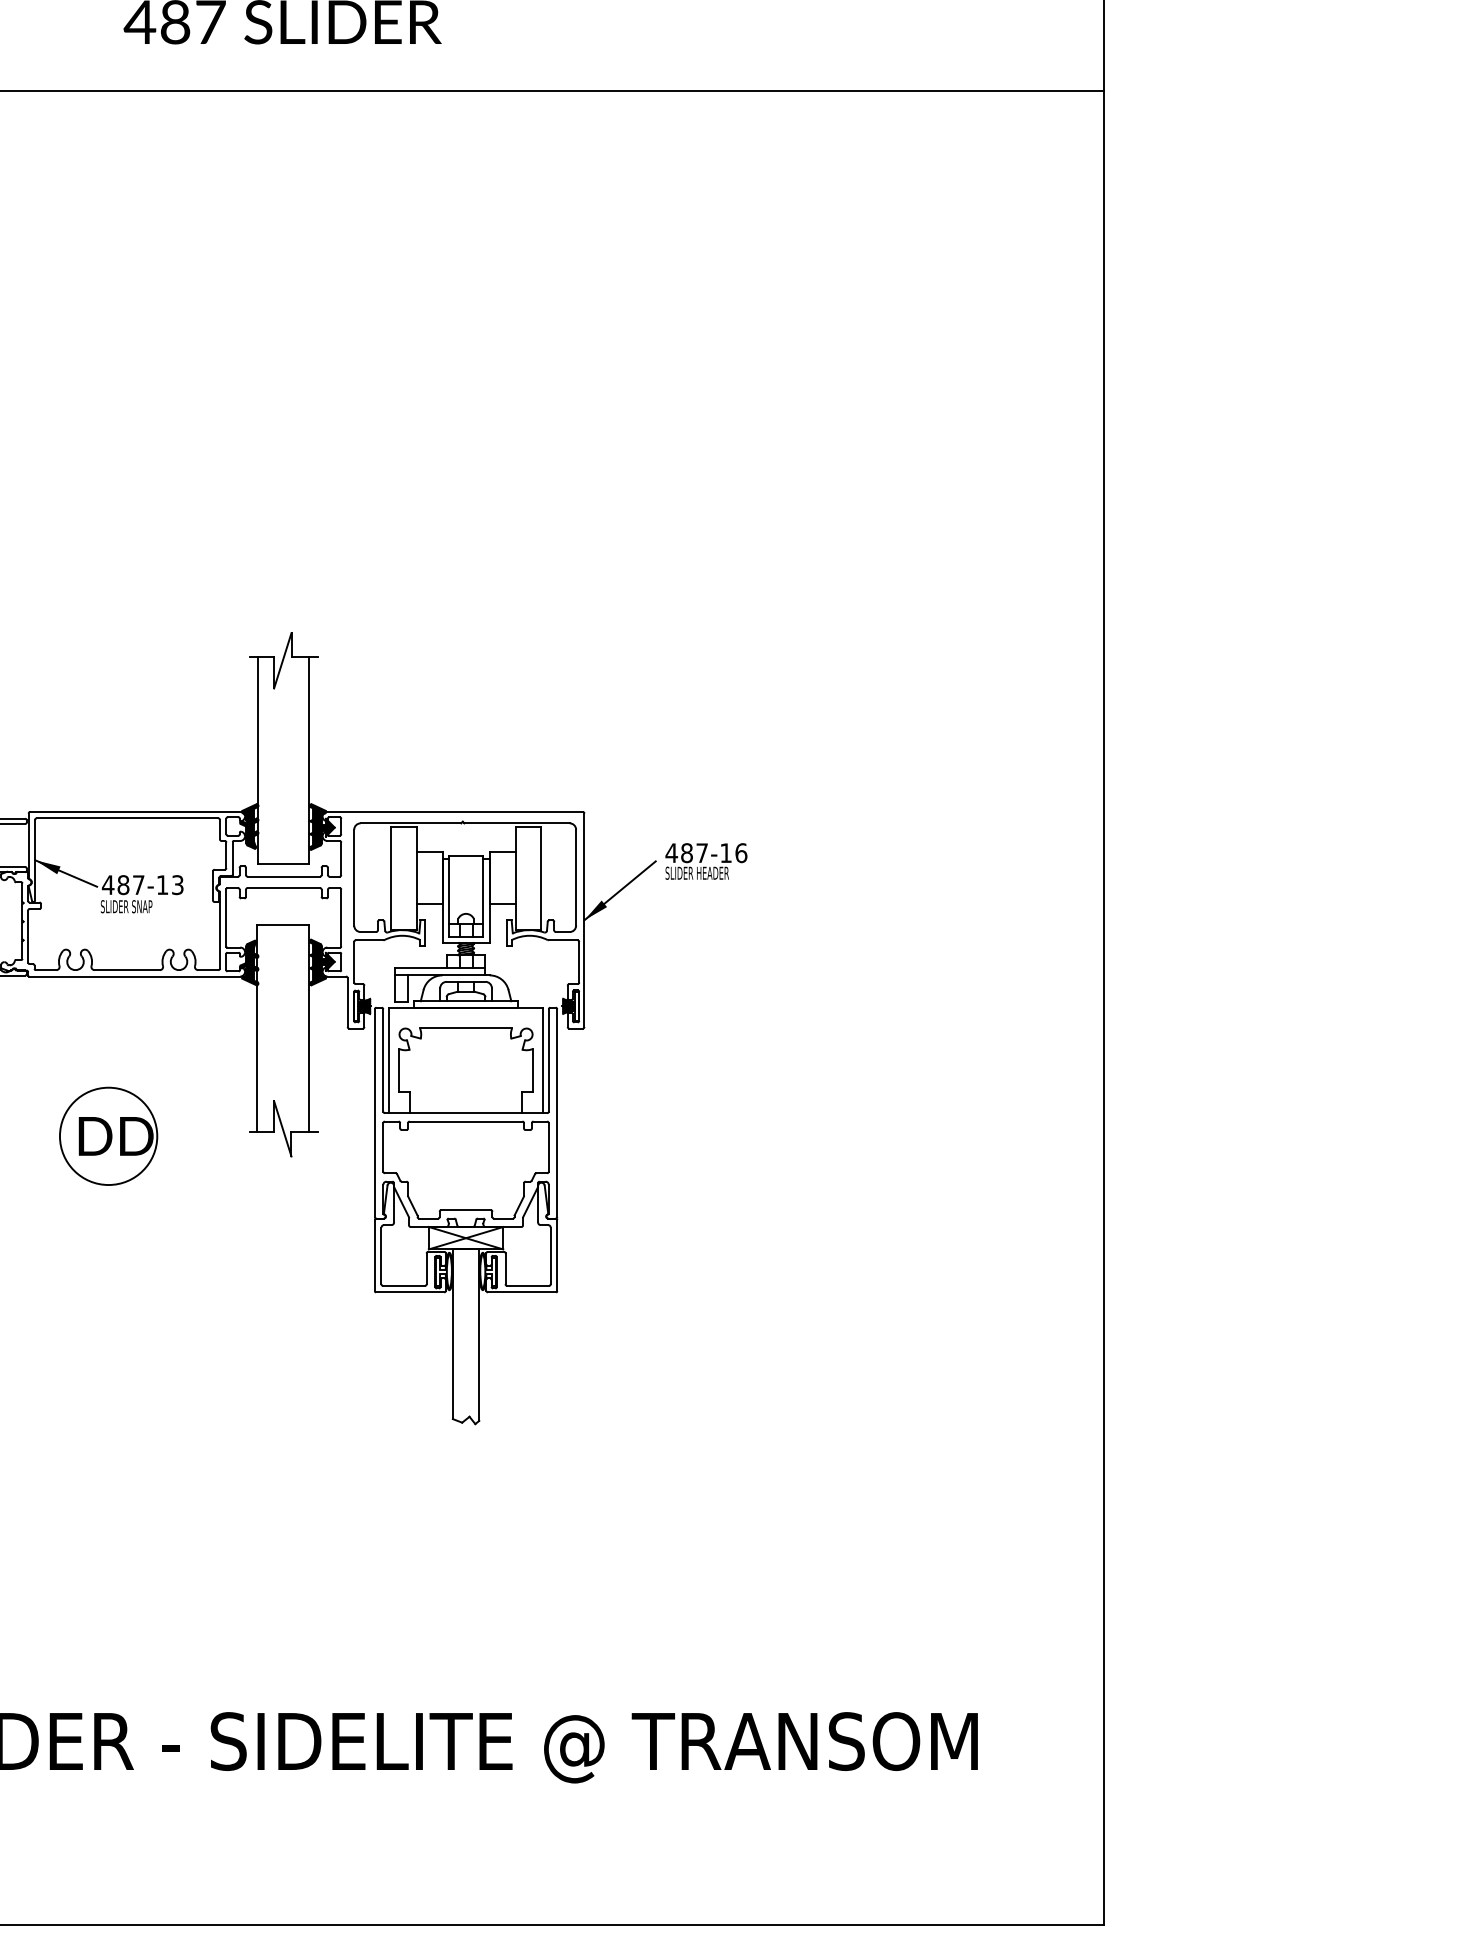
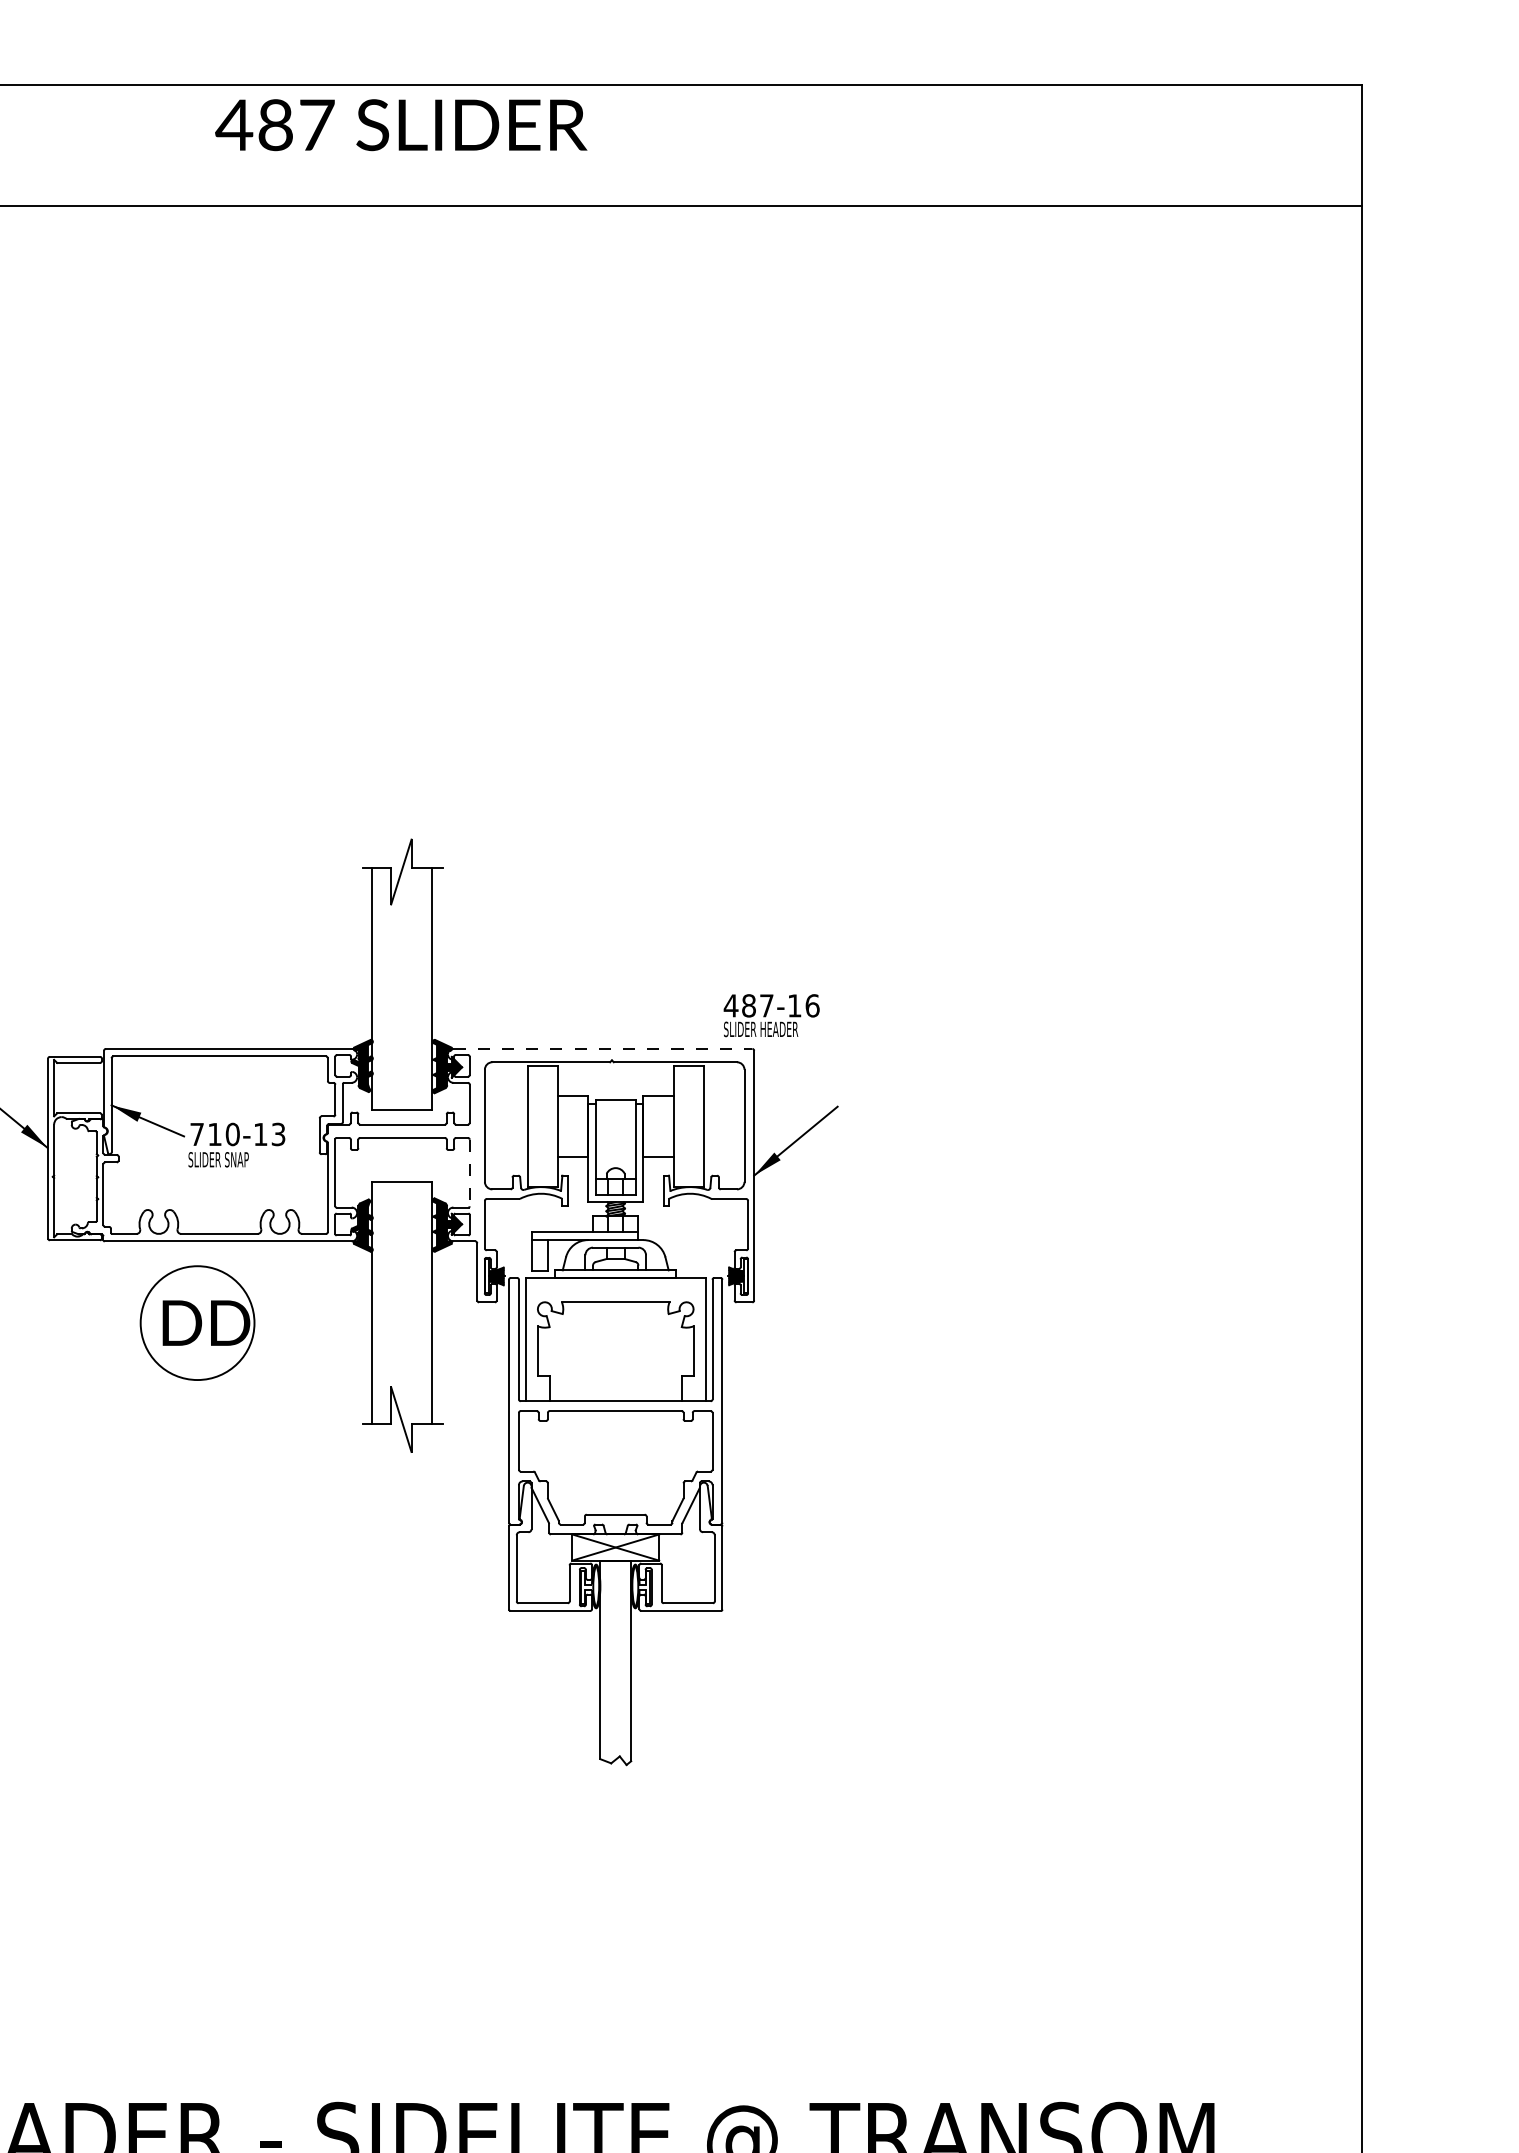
line: (455, 811) -> (603, 1048), solid -> dashed
text: (706, 861) -> (771, 1015), moved
text: (122, 885) -> (213, 1134), 487-13 -> 710-13
line: (341, 918) -> (470, 1173), solid -> dashed
part: (108, 1135) -> (197, 1322), moved

